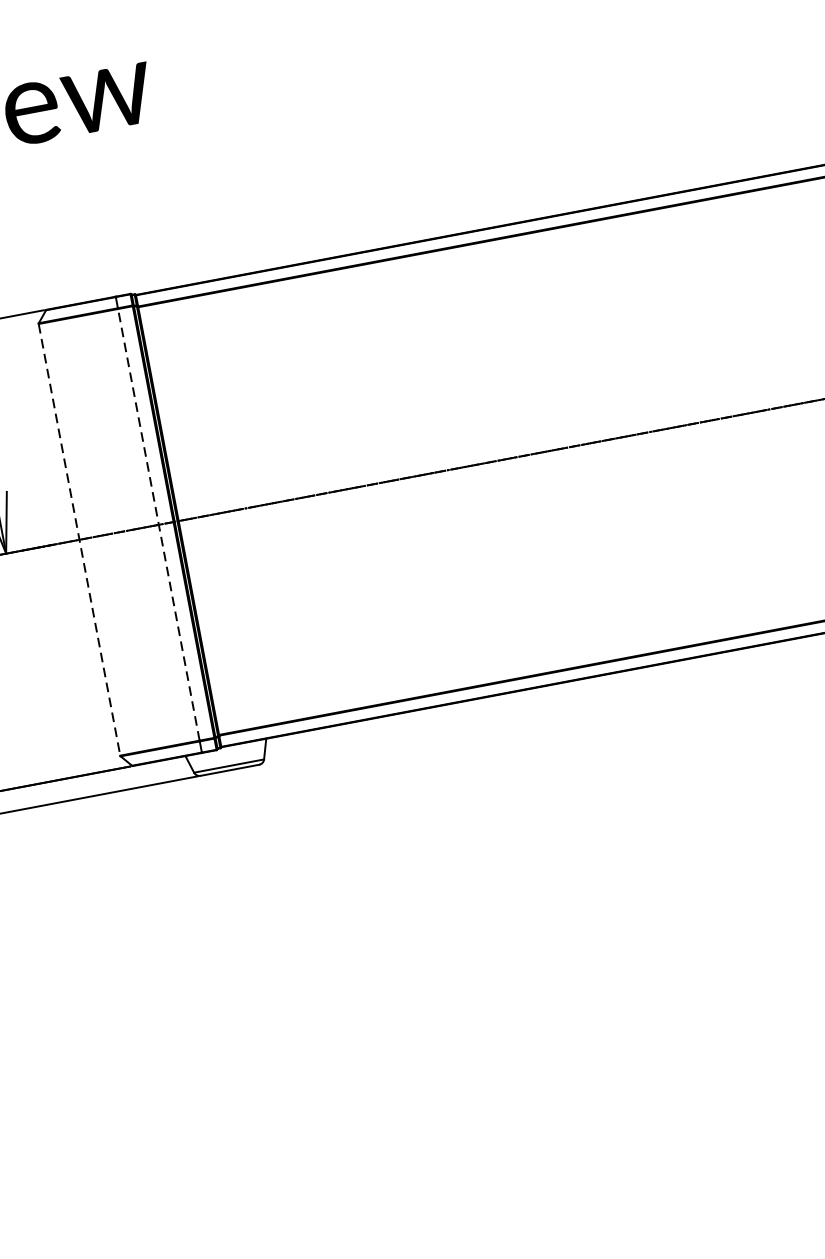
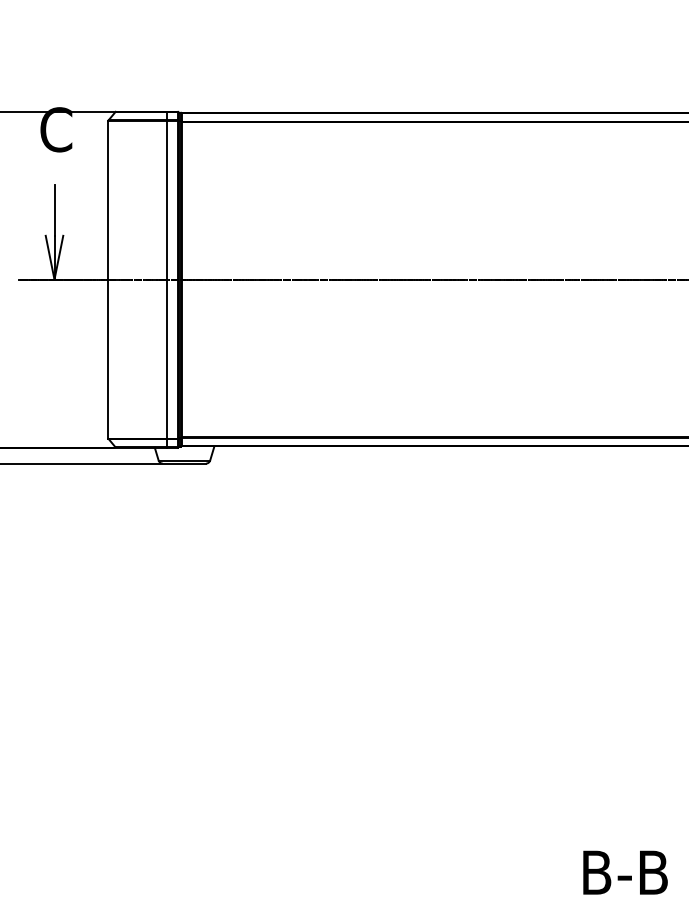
line: (158, 524) -> (166, 279), dashed -> solid
line: (79, 539) -> (108, 279), dashed -> solid

